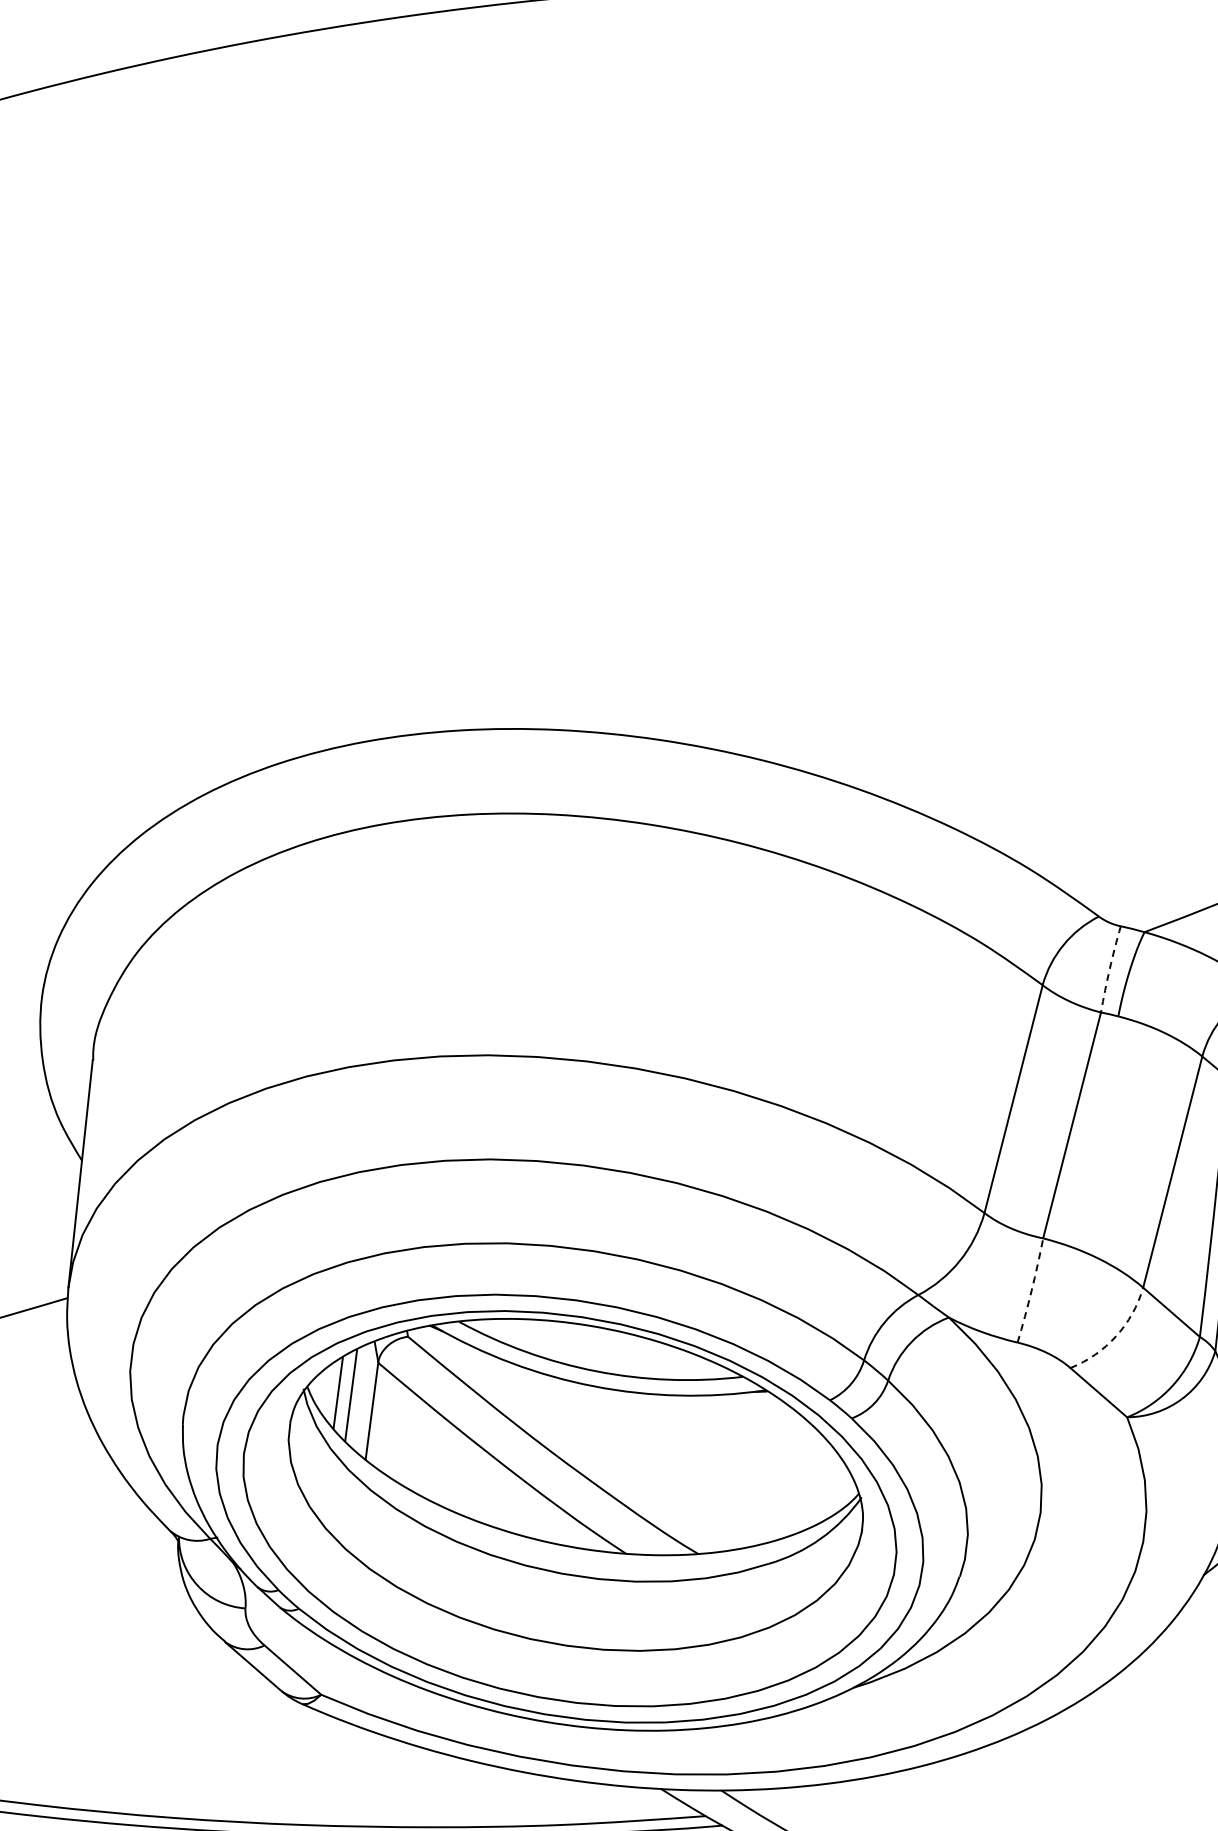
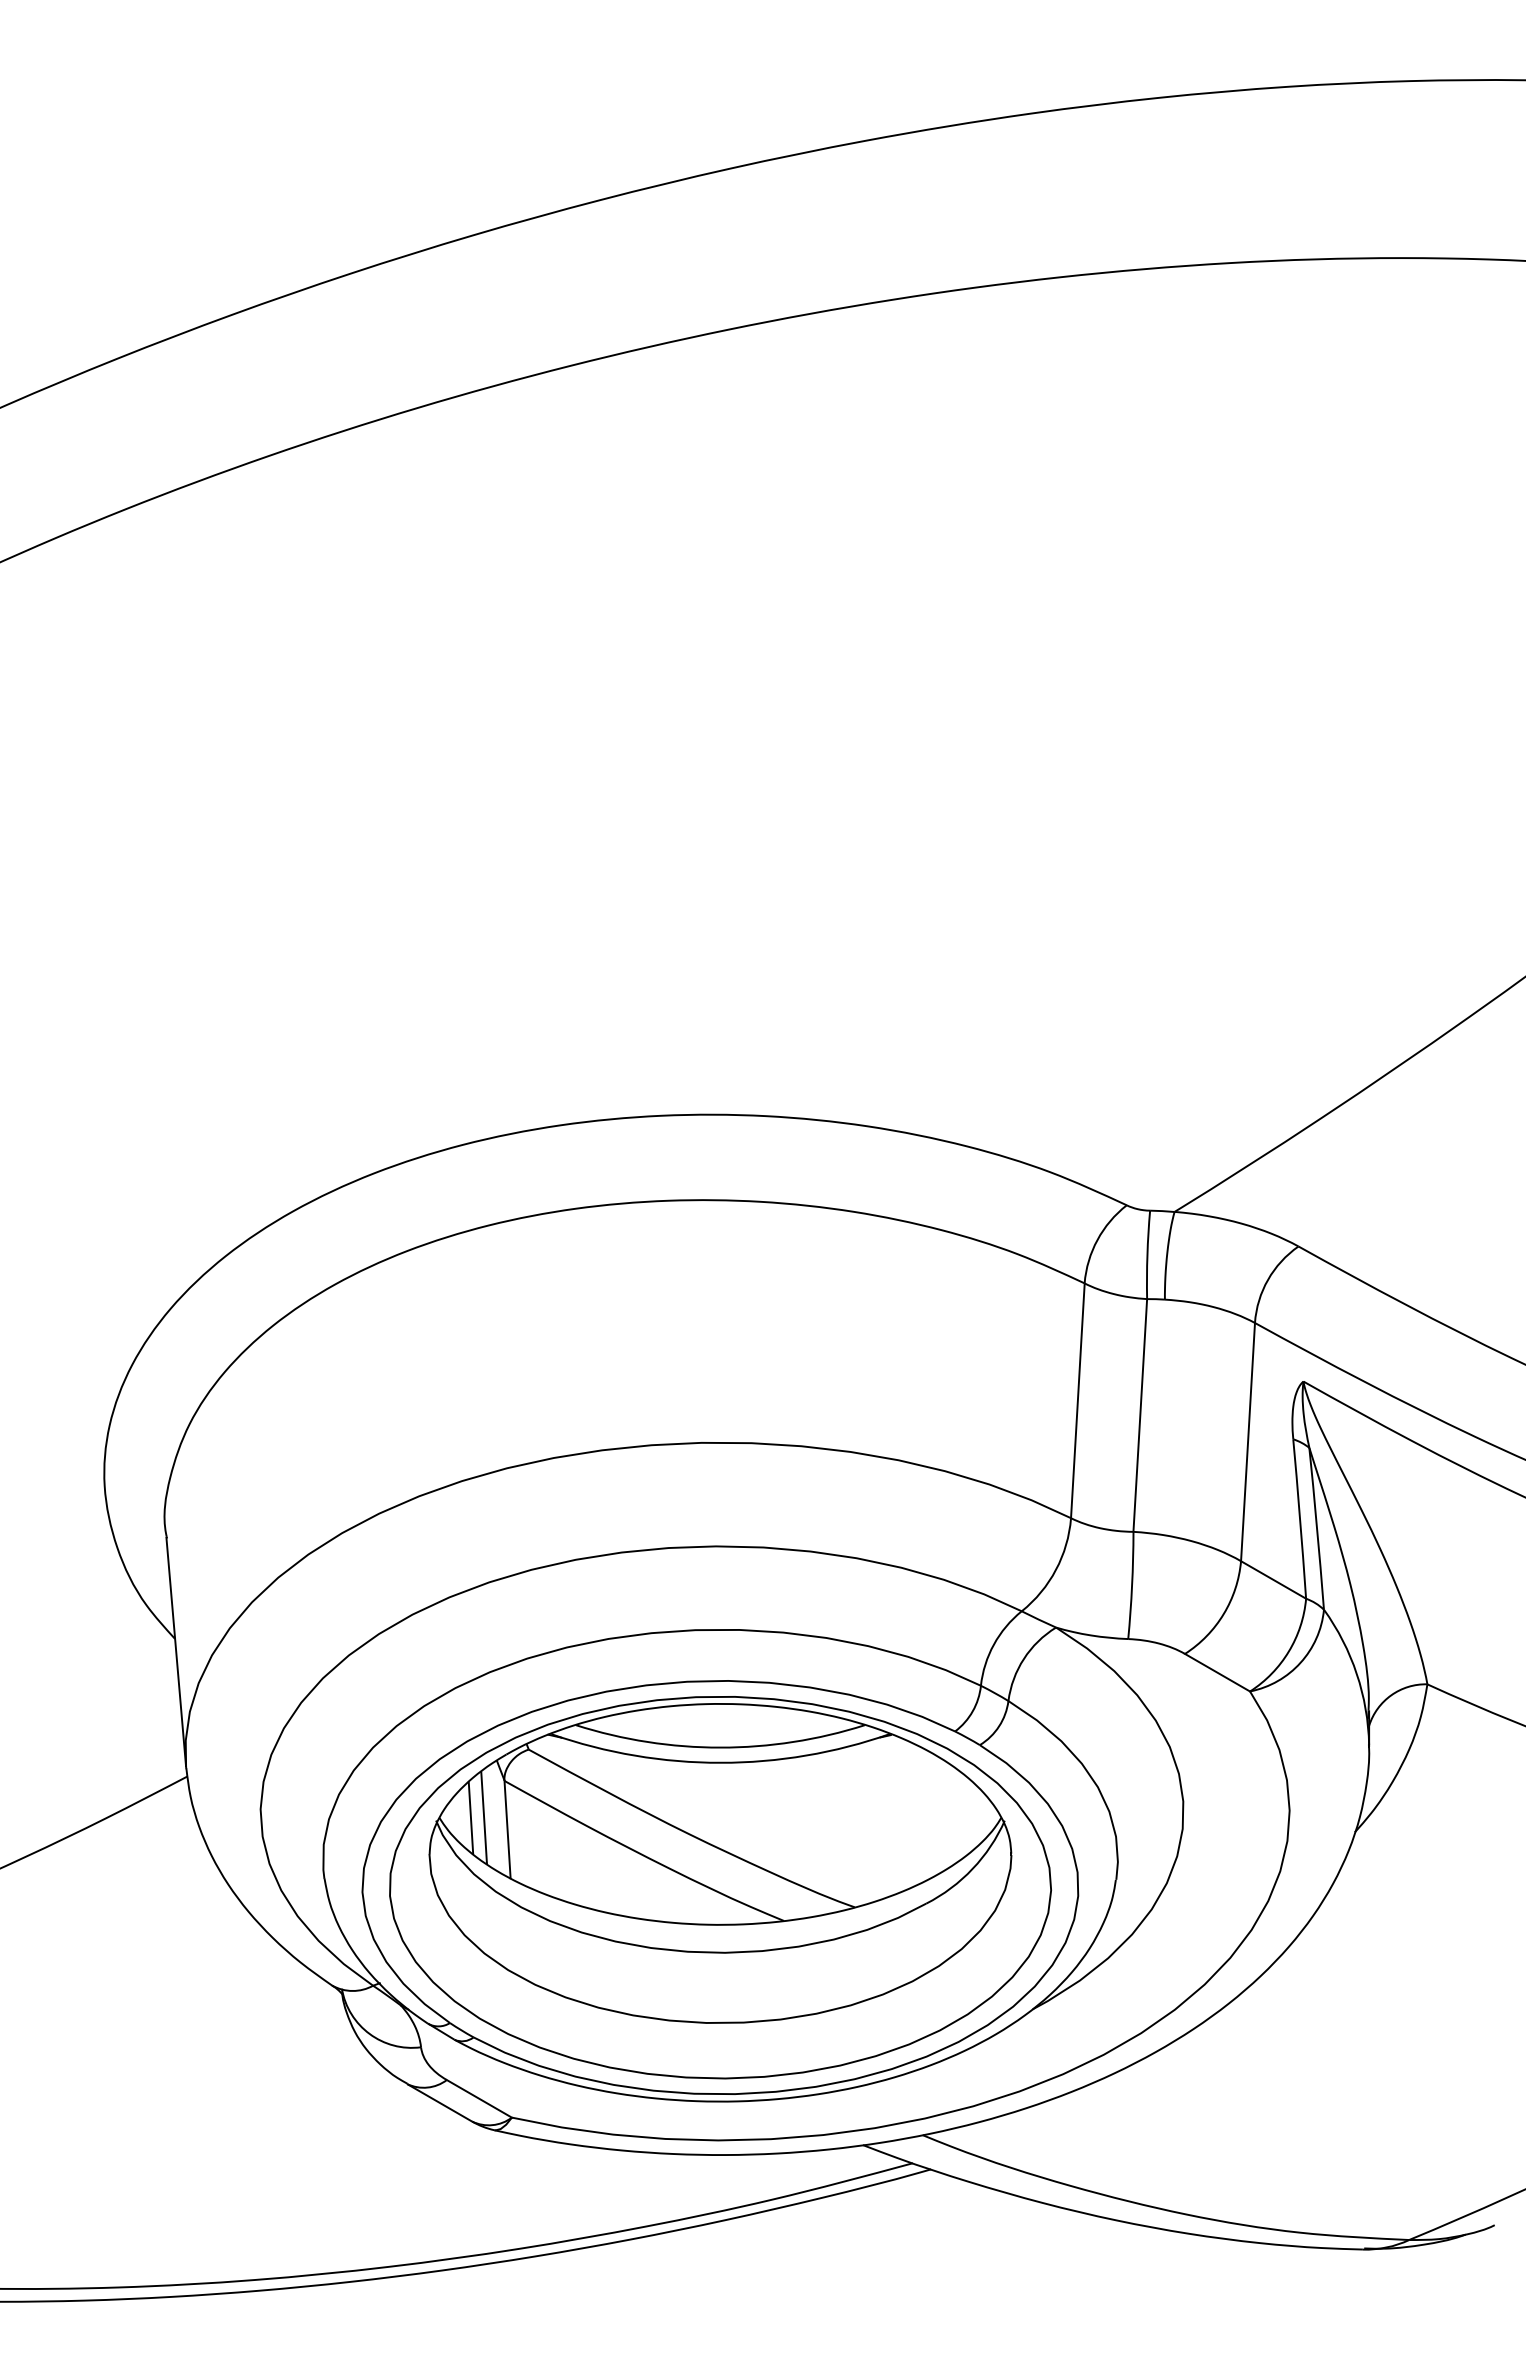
arc: (1109, 968) -> (1147, 1254), dashed -> solid
arc: (1032, 1290) -> (1132, 1585), dashed -> solid
arc: (1115, 1336) -> (1223, 1614), dashed -> solid

